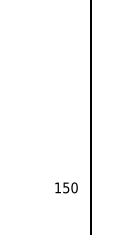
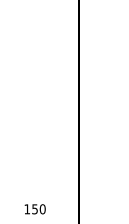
text: (65, 188) -> (34, 209), moved

